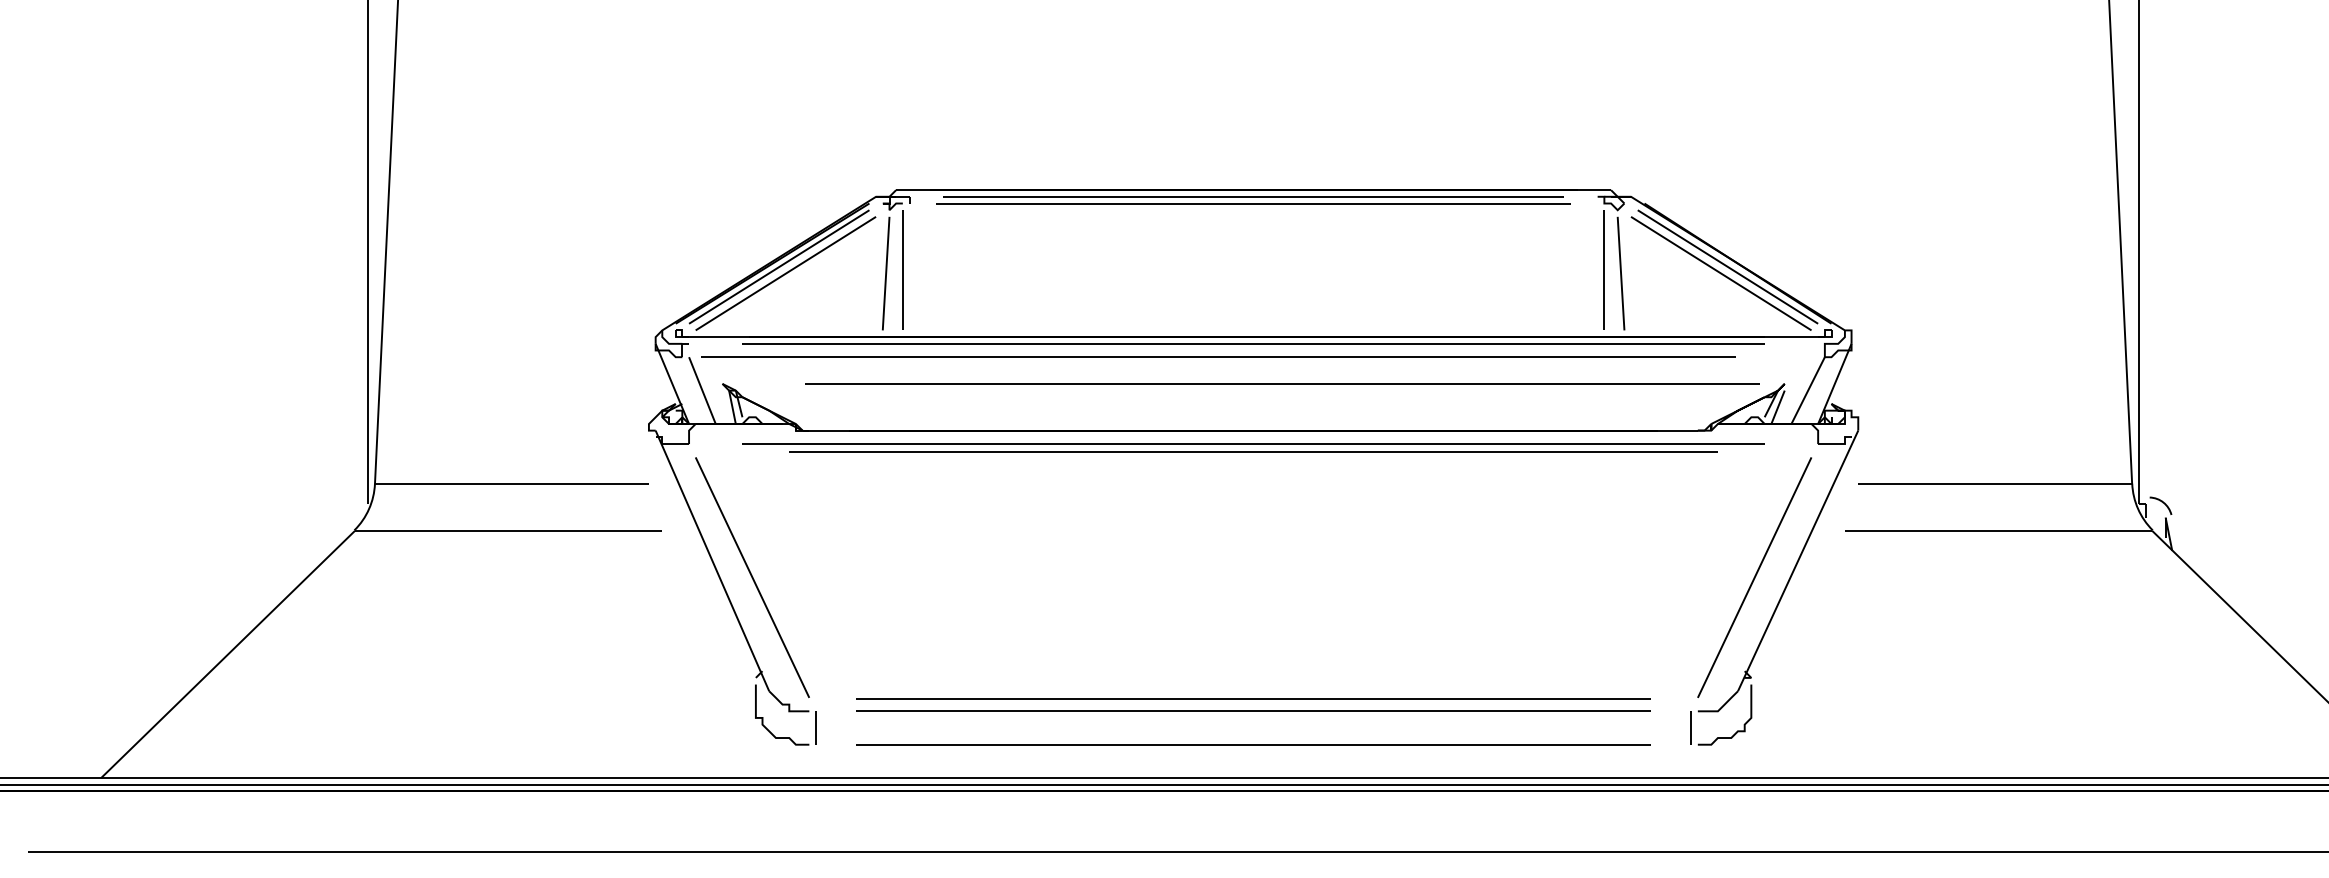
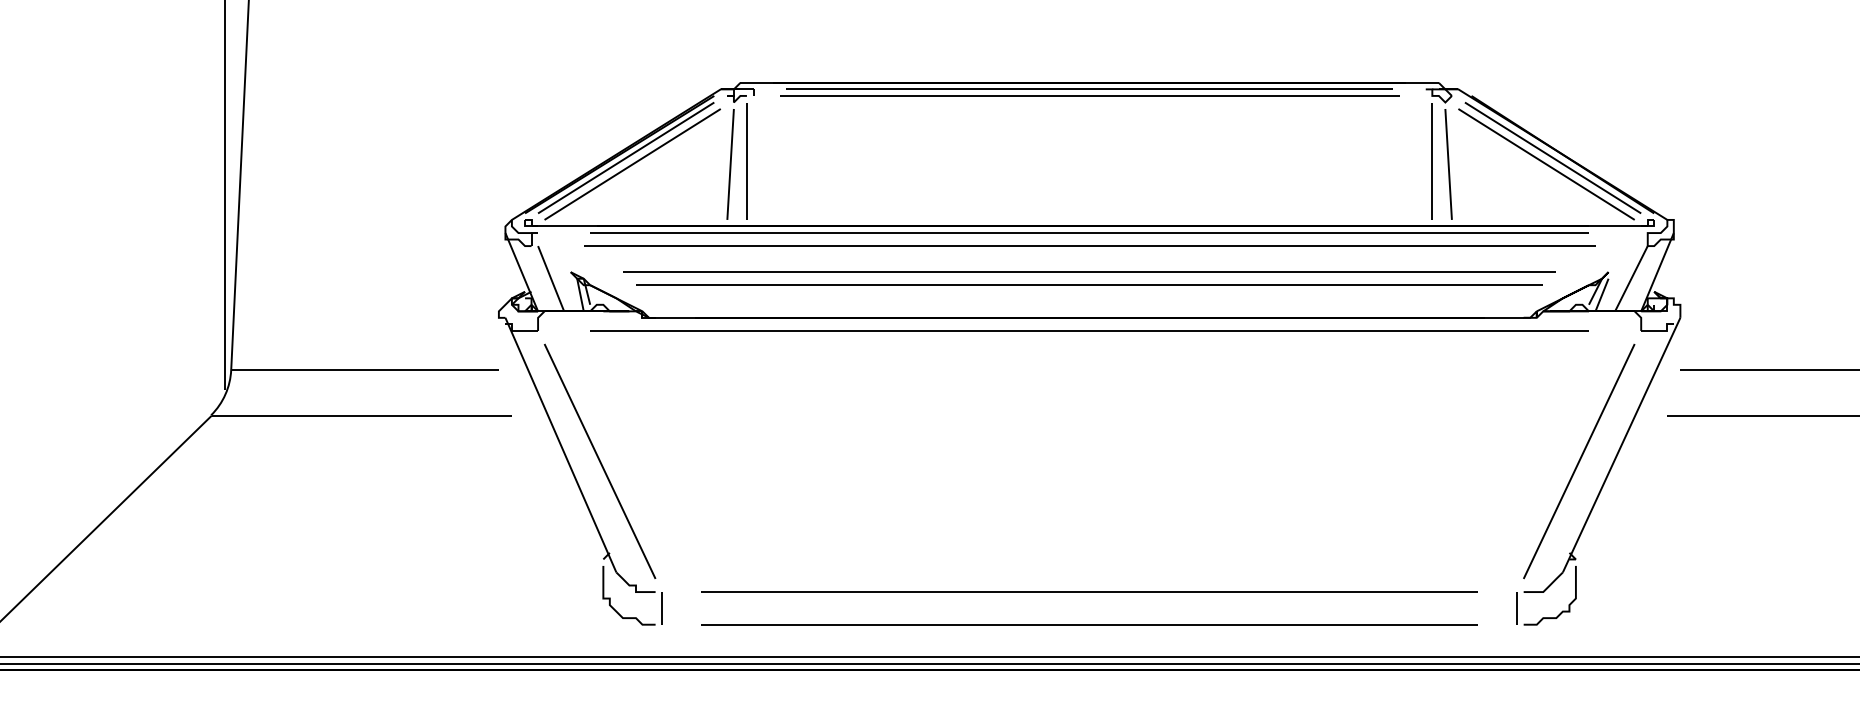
line: (1218, 356) -> (1089, 245), moved
line: (1282, 383) -> (1089, 271), moved
line: (1253, 451) -> (1089, 284), moved
line: (1253, 698) -> (1089, 579), removed

